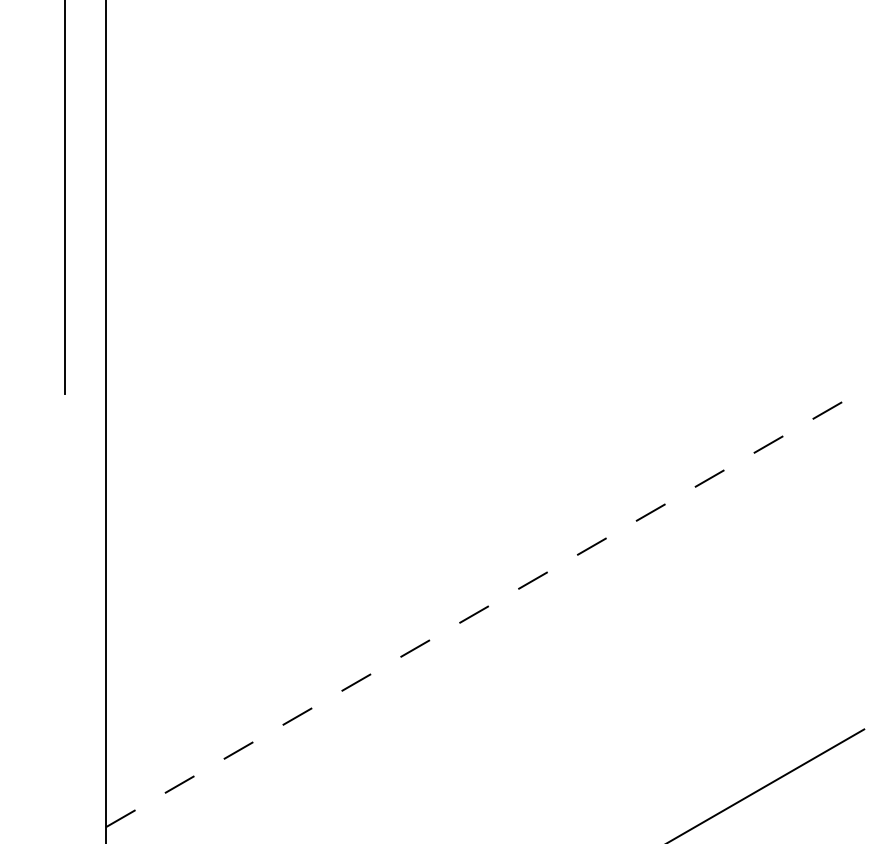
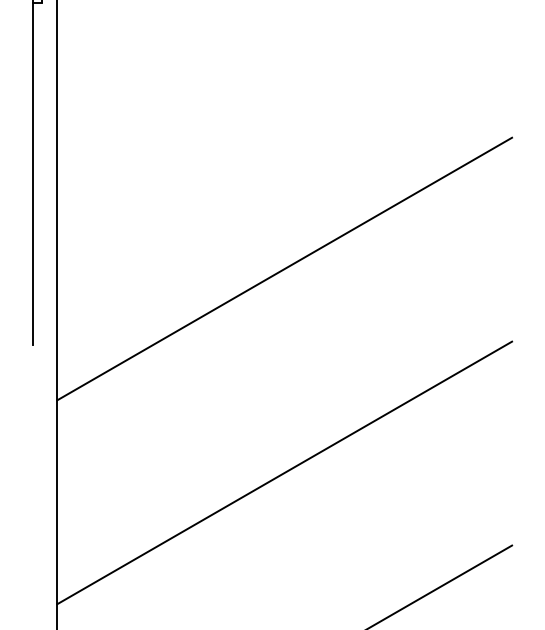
line: (484, 267) -> (284, 268), added
line: (484, 607) -> (284, 472), dashed -> solid

